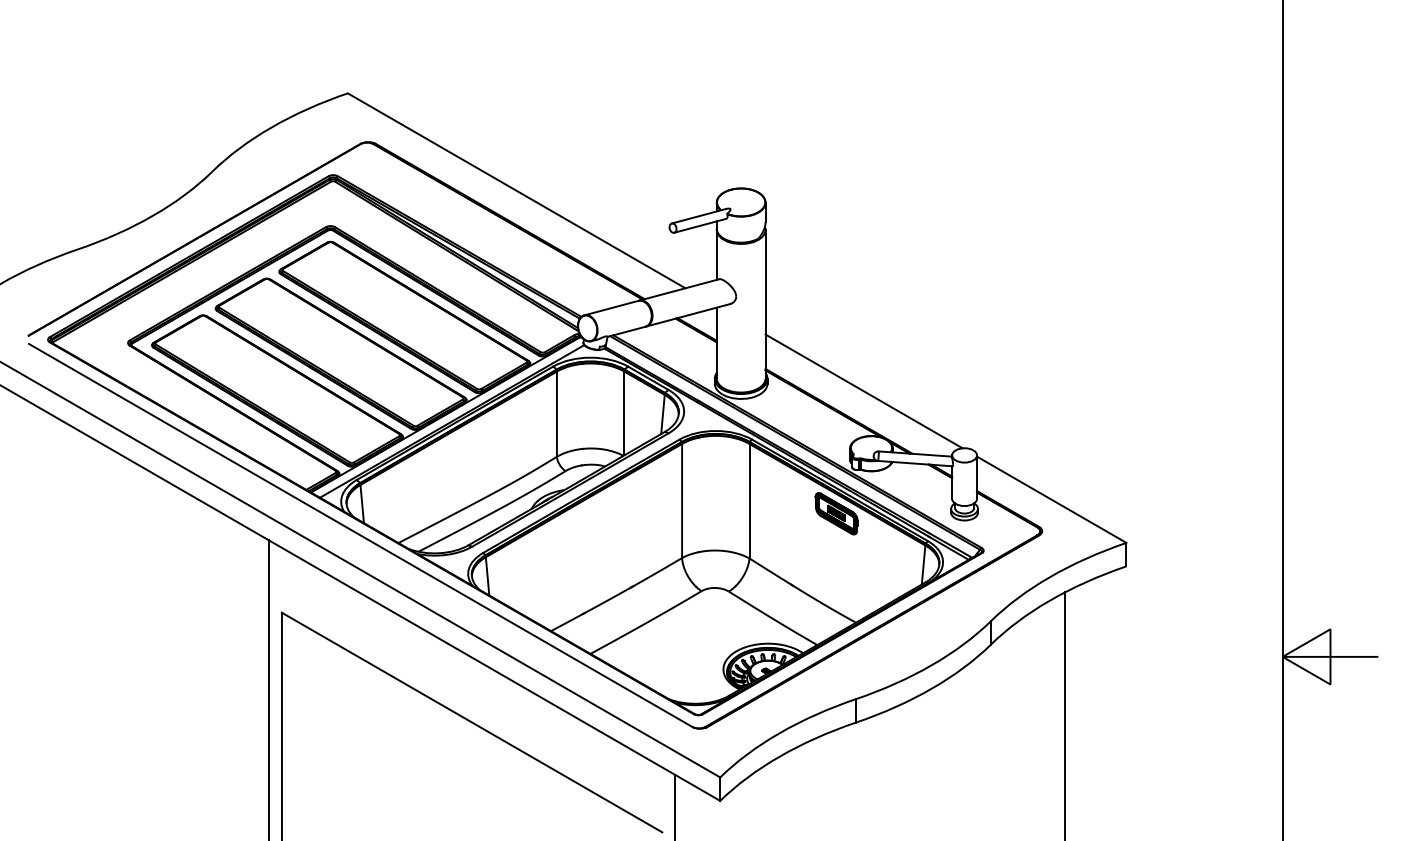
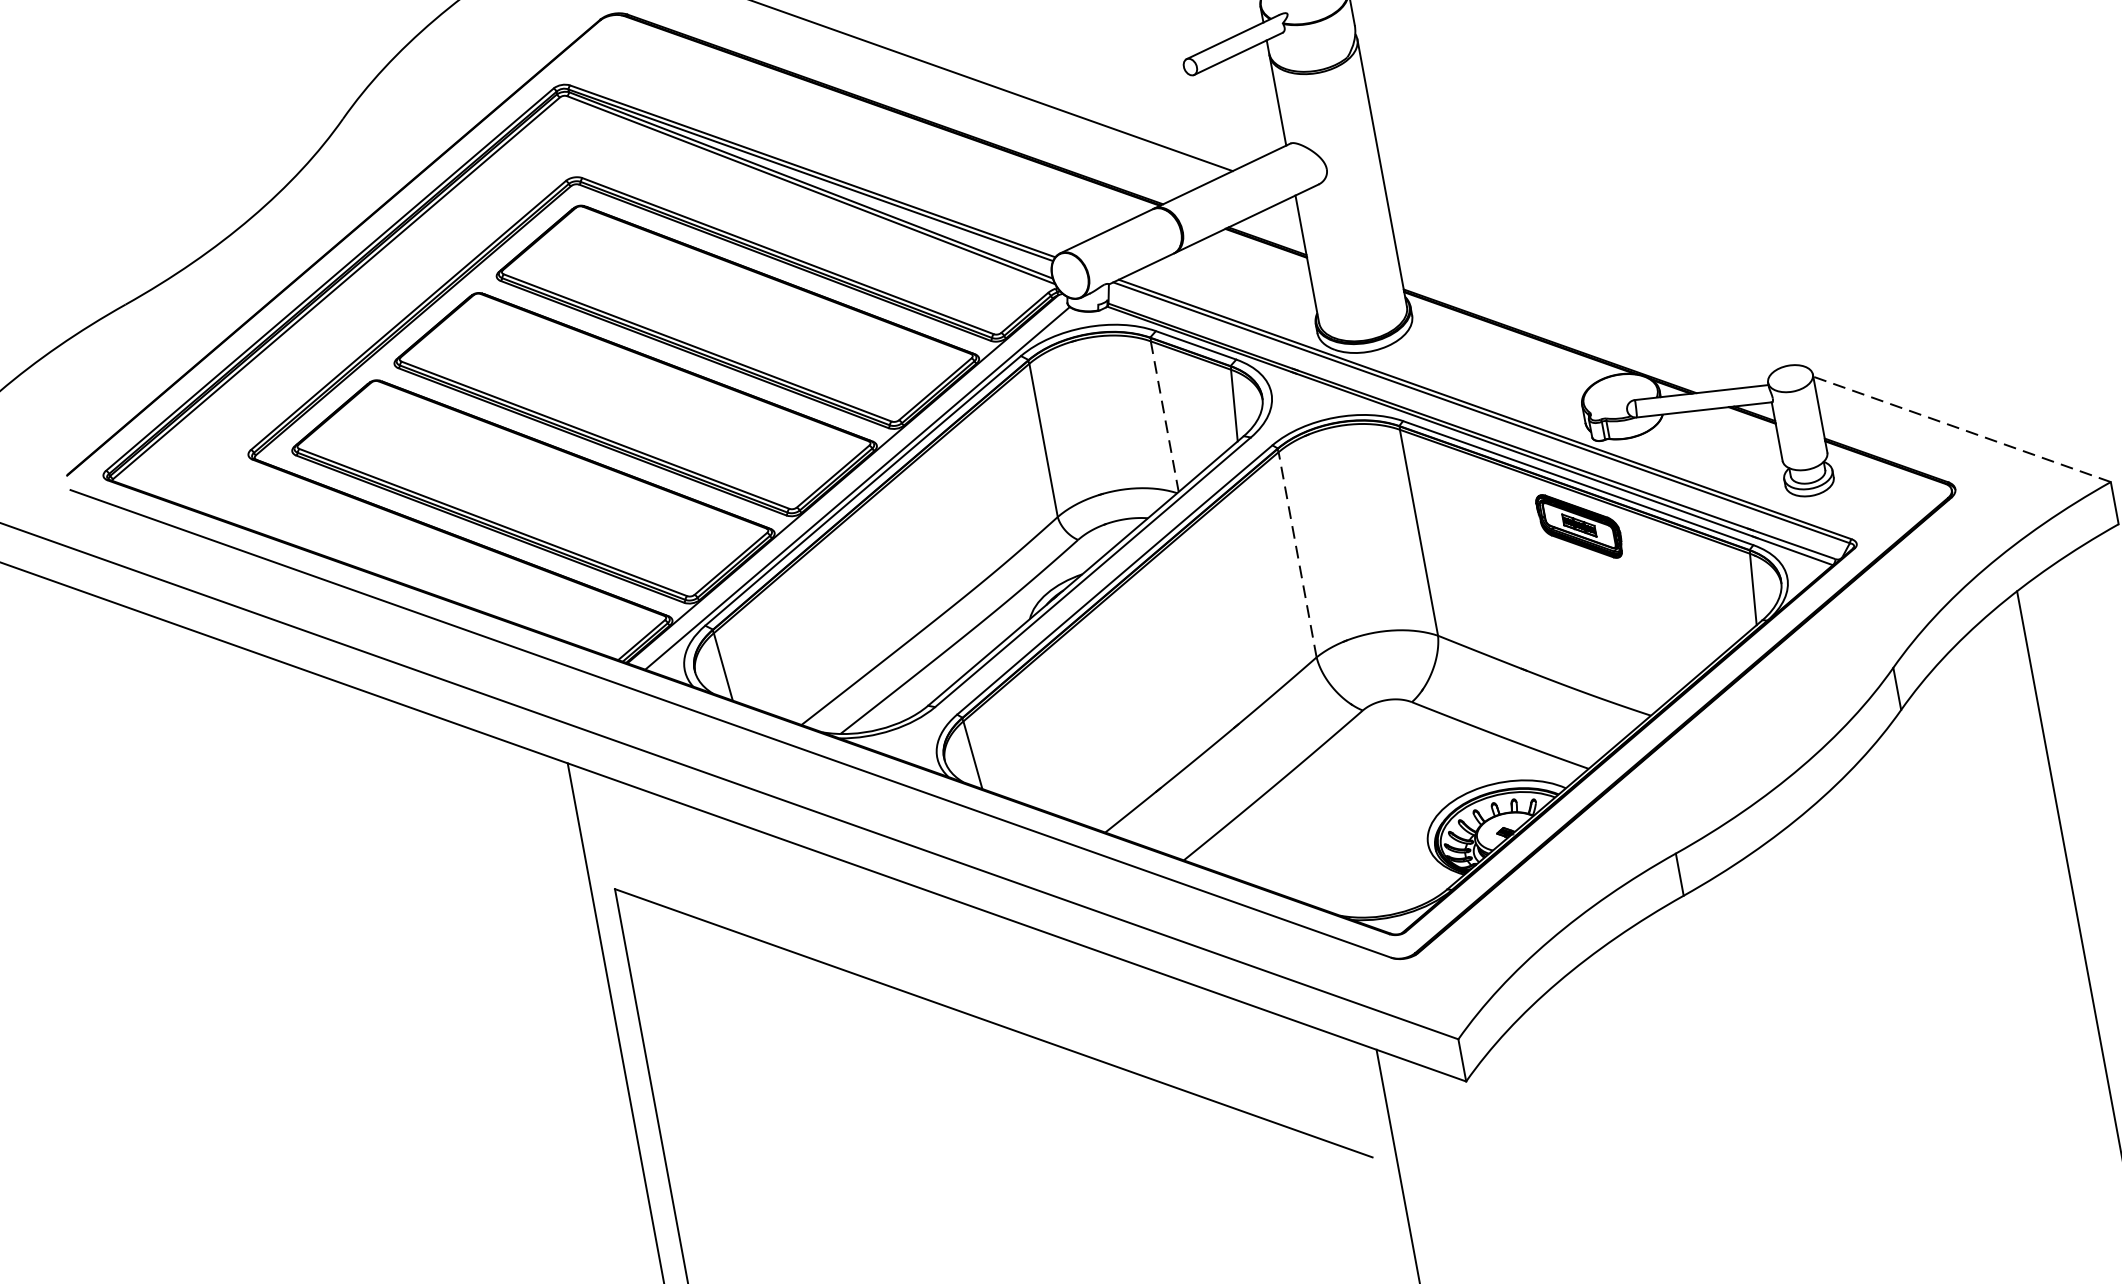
line: (863, 391) -> (1587, 297), removed
line: (624, 413) -> (1164, 416), solid -> dashed
line: (1051, 499) -> (1961, 428), solid -> dashed
line: (682, 500) -> (1298, 553), solid -> dashed

